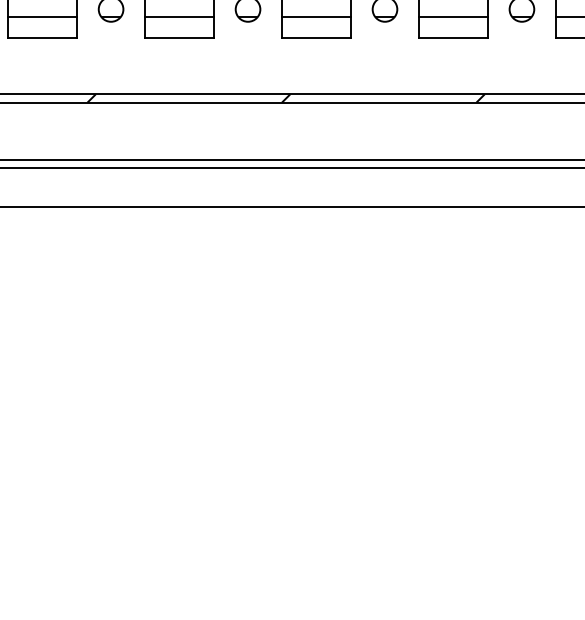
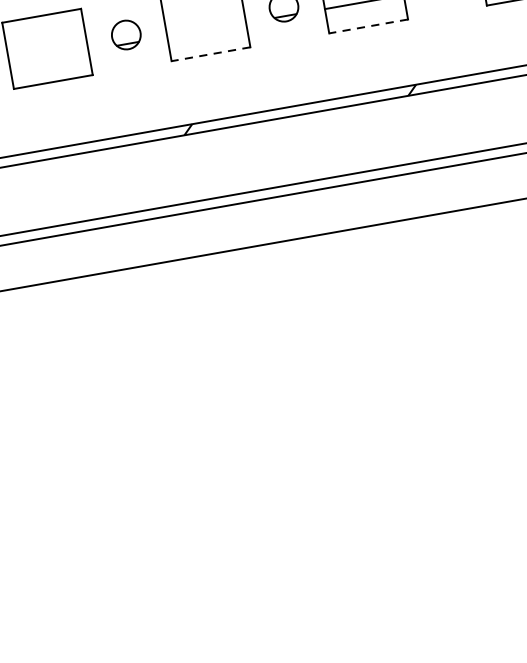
line: (179, 17) -> (49, 58), removed
line: (316, 17) -> (206, 30), removed
line: (316, 38) -> (211, 54), solid -> dashed
line: (452, 38) -> (367, 26), solid -> dashed

